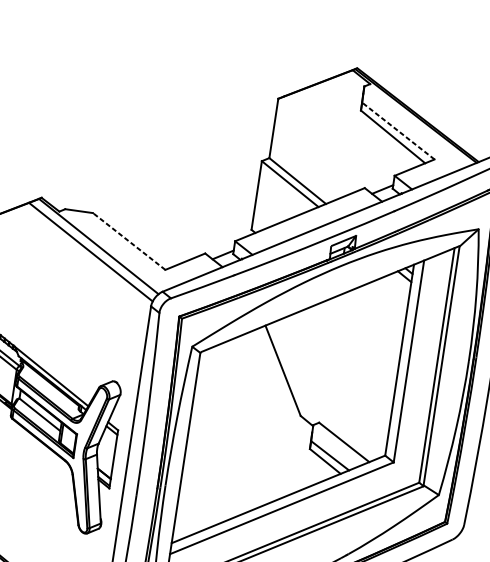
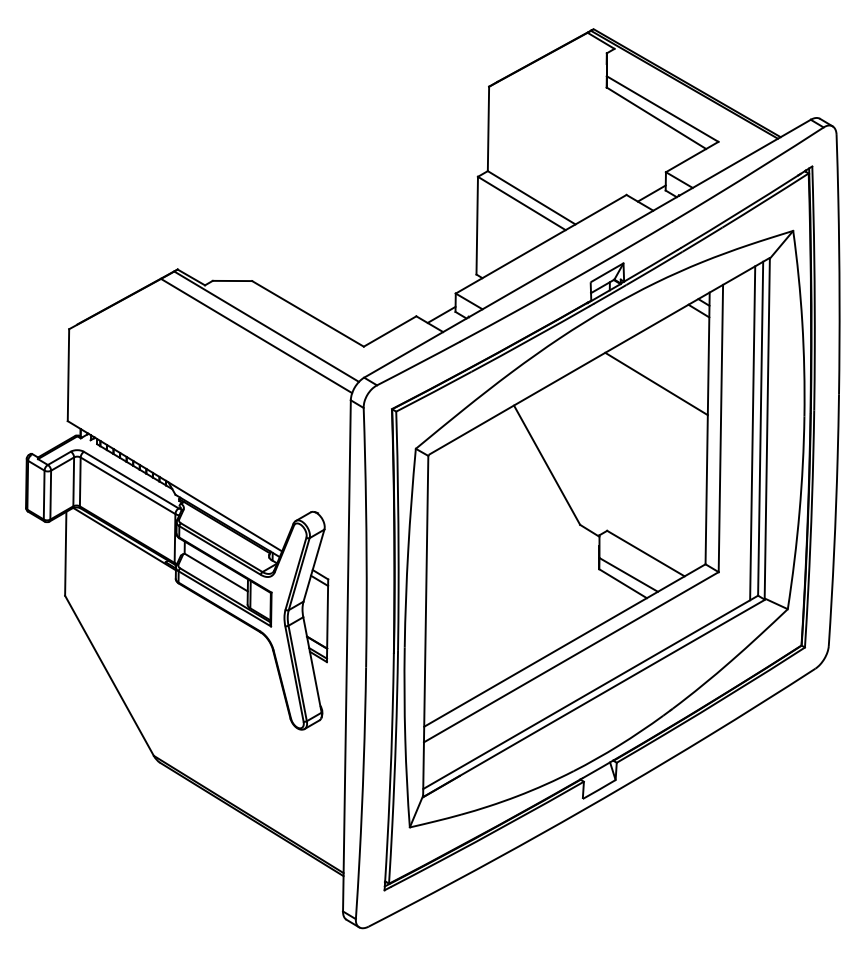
line: (398, 131) -> (662, 109), dashed -> solid
line: (129, 241) -> (308, 313), dashed -> solid
line: (367, 323) -> (656, 383), added
line: (430, 368) -> (752, 433), added

